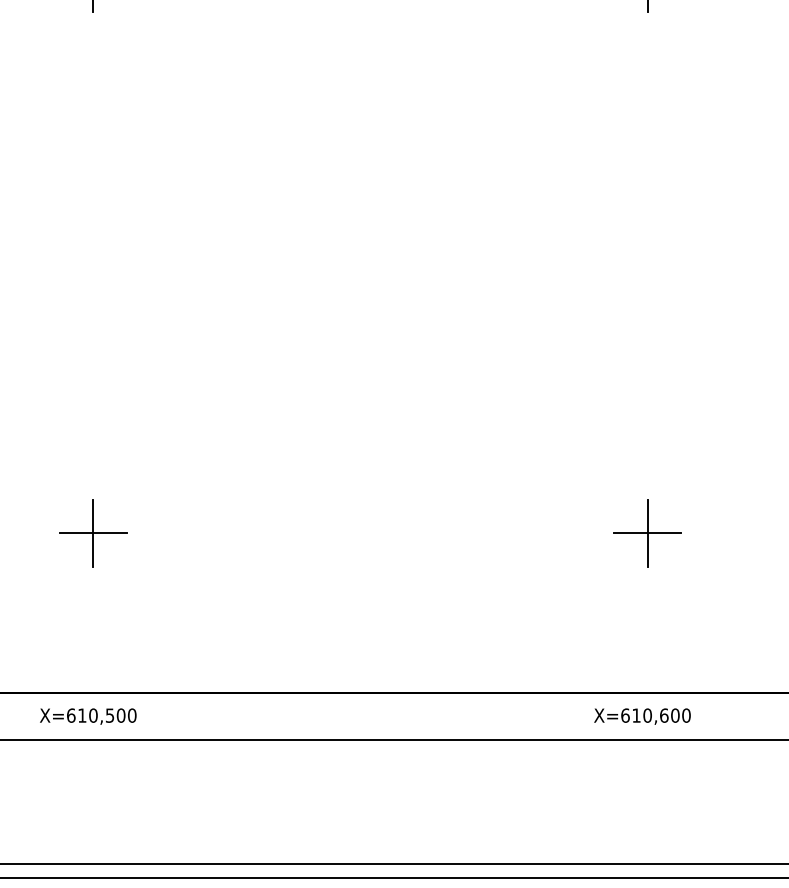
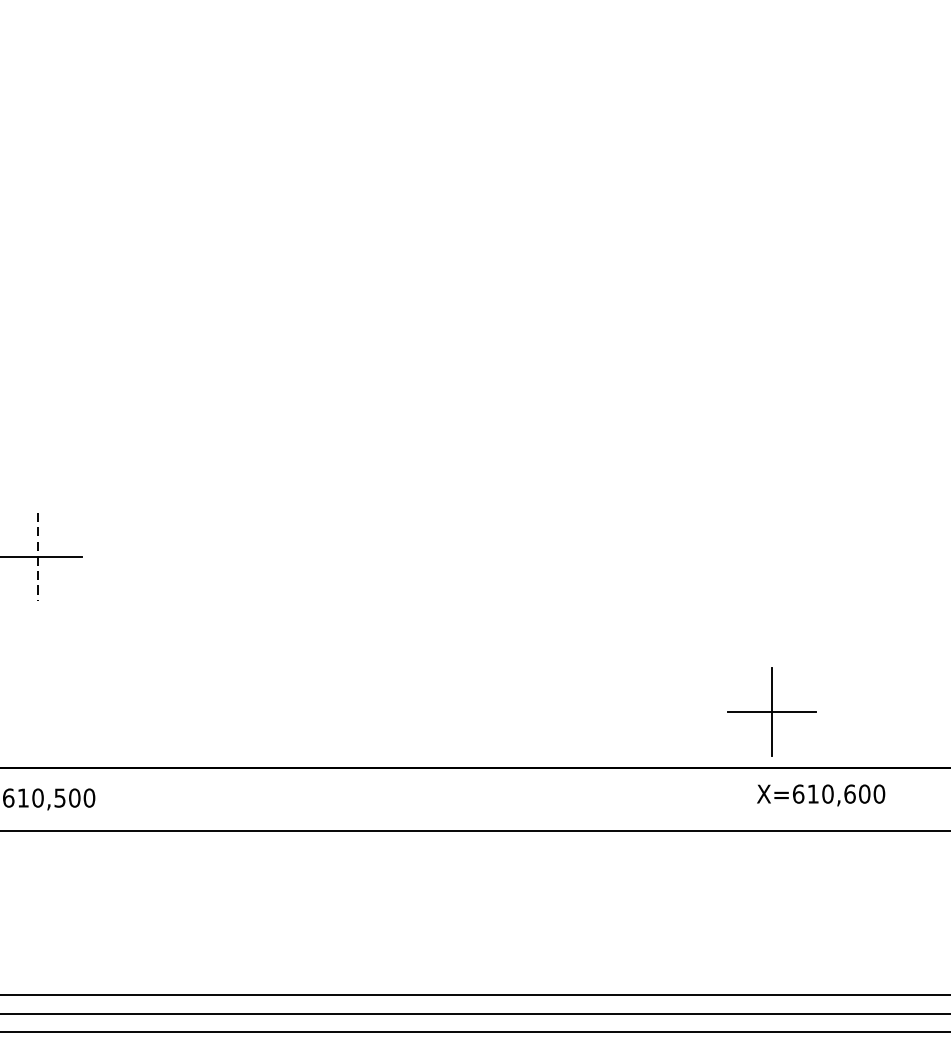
line: (93, 533) -> (38, 556), solid -> dashed
part: (647, 533) -> (772, 711), moved
text: (642, 716) -> (821, 795), moved

